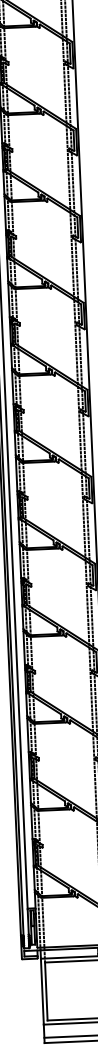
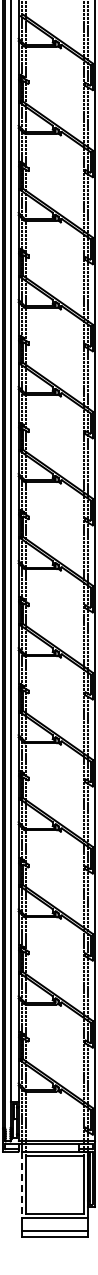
line: (42, 991) -> (21, 1185), solid -> dashed

